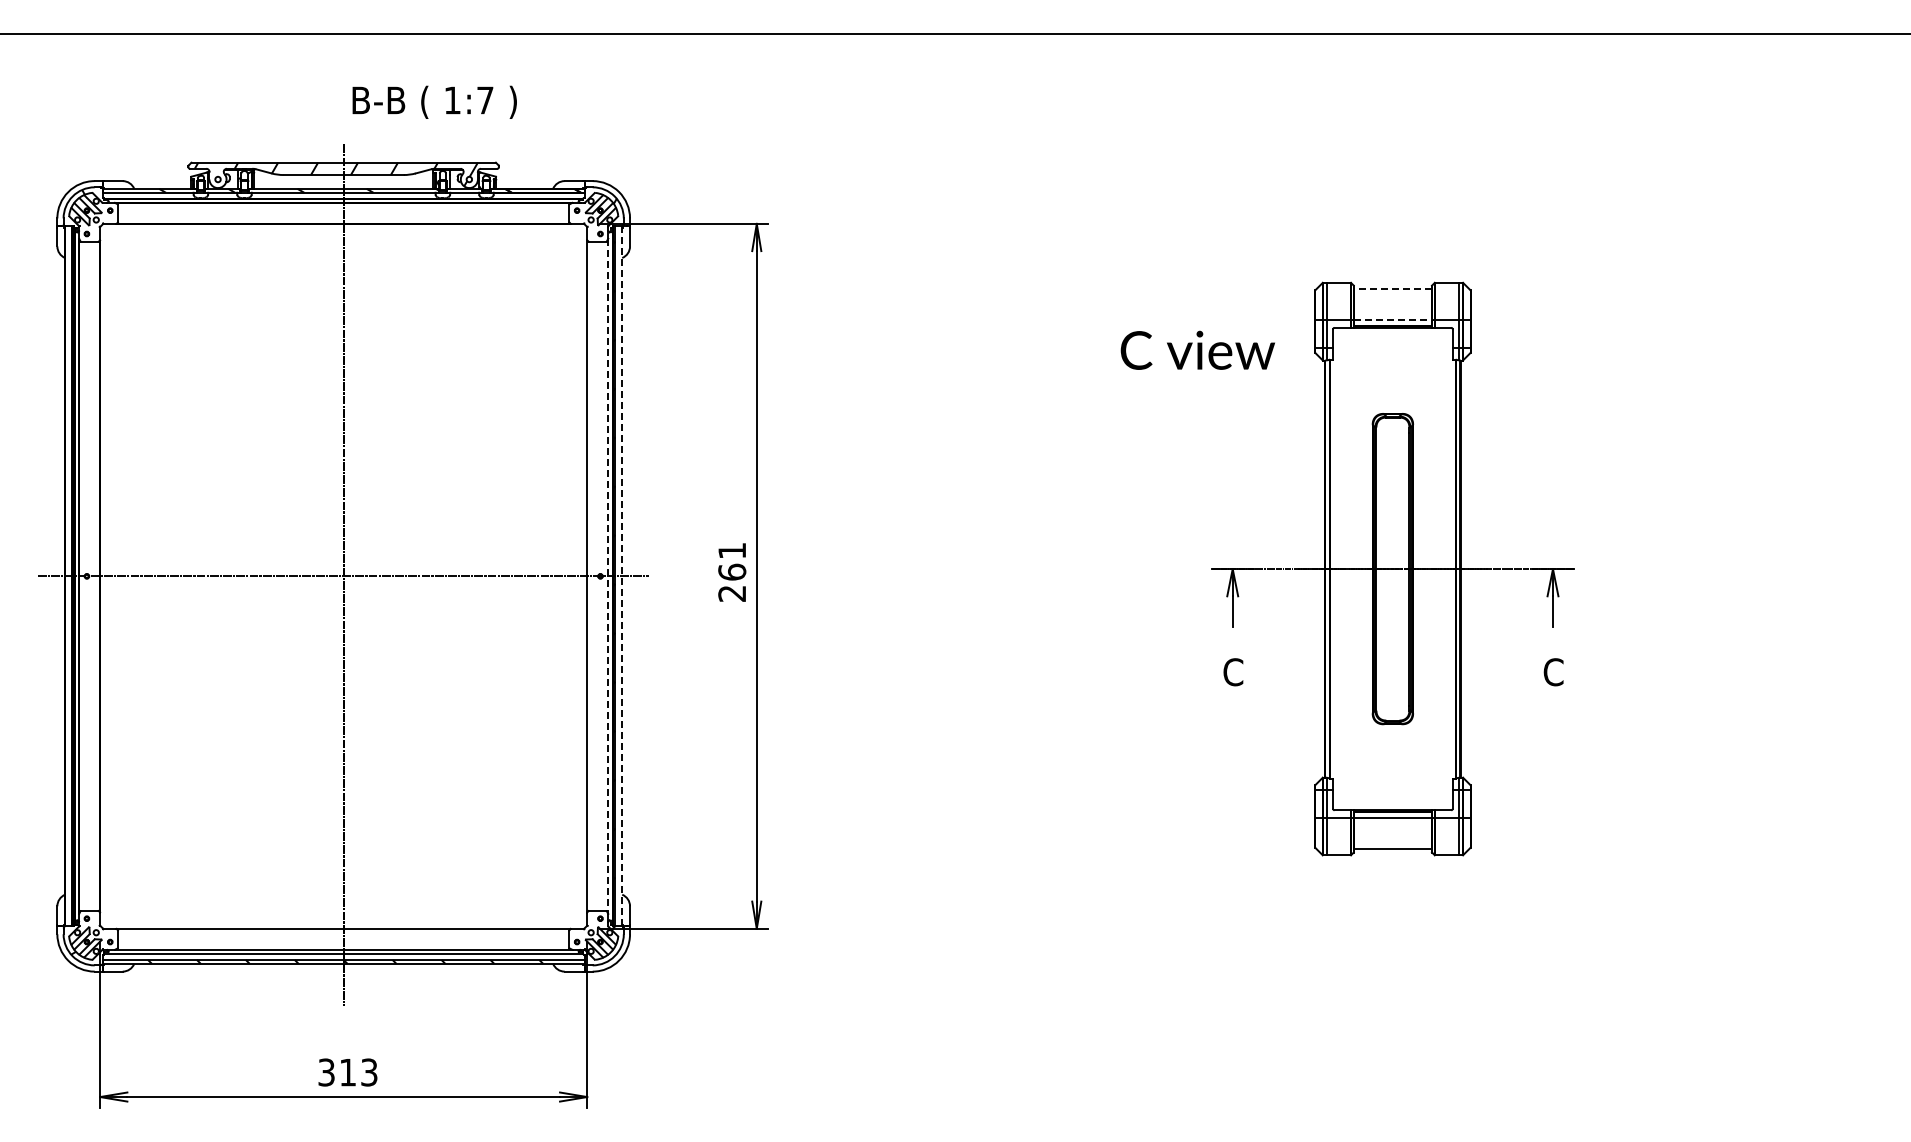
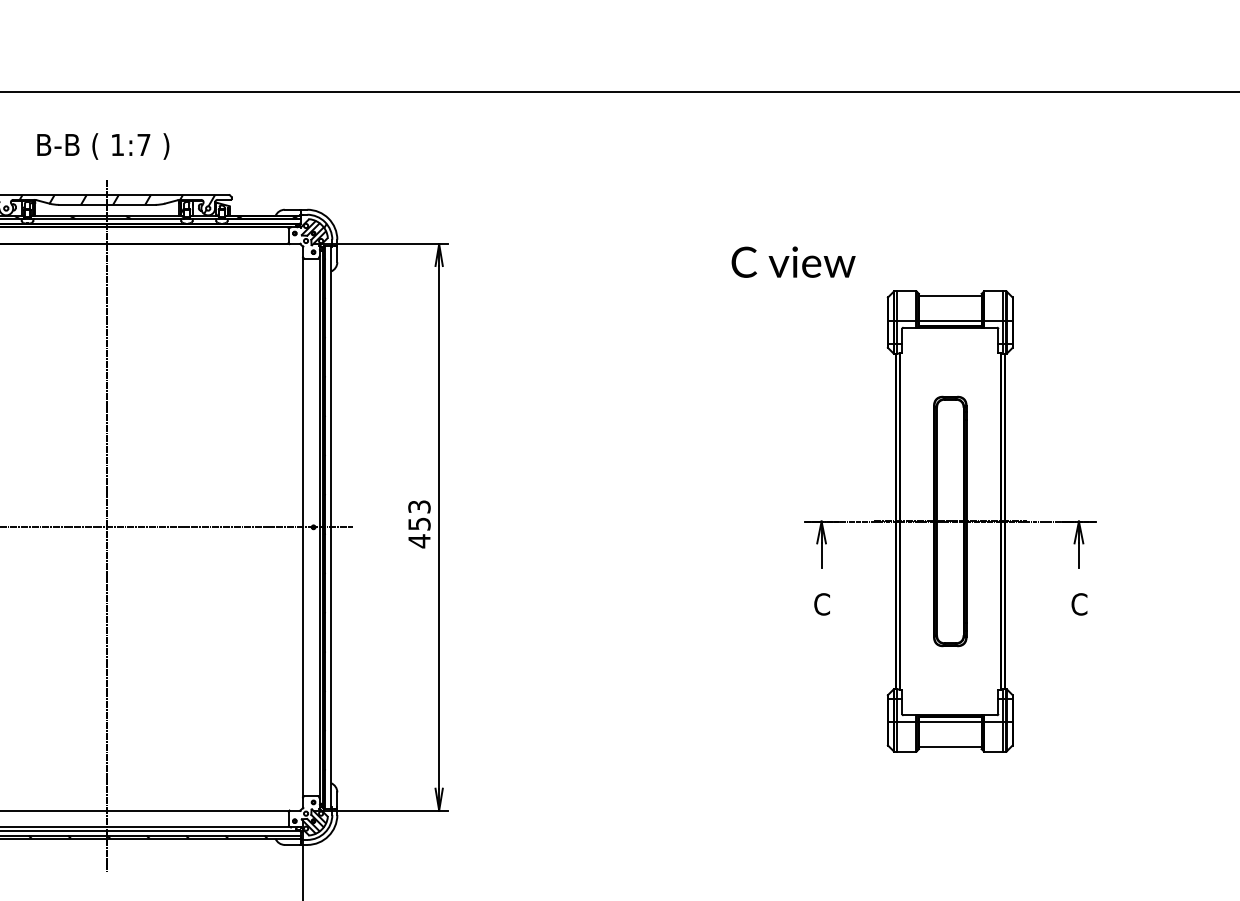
text: (434, 101) -> (103, 145), moved
line: (1392, 288) -> (949, 296), dashed -> solid
line: (1392, 320) -> (949, 321), dashed -> solid
text: (1197, 349) -> (793, 261), moved
text: (732, 572) -> (419, 524), 261 -> 453
line: (622, 575) -> (331, 526), dashed -> solid
line: (608, 576) -> (320, 527), dashed -> solid

